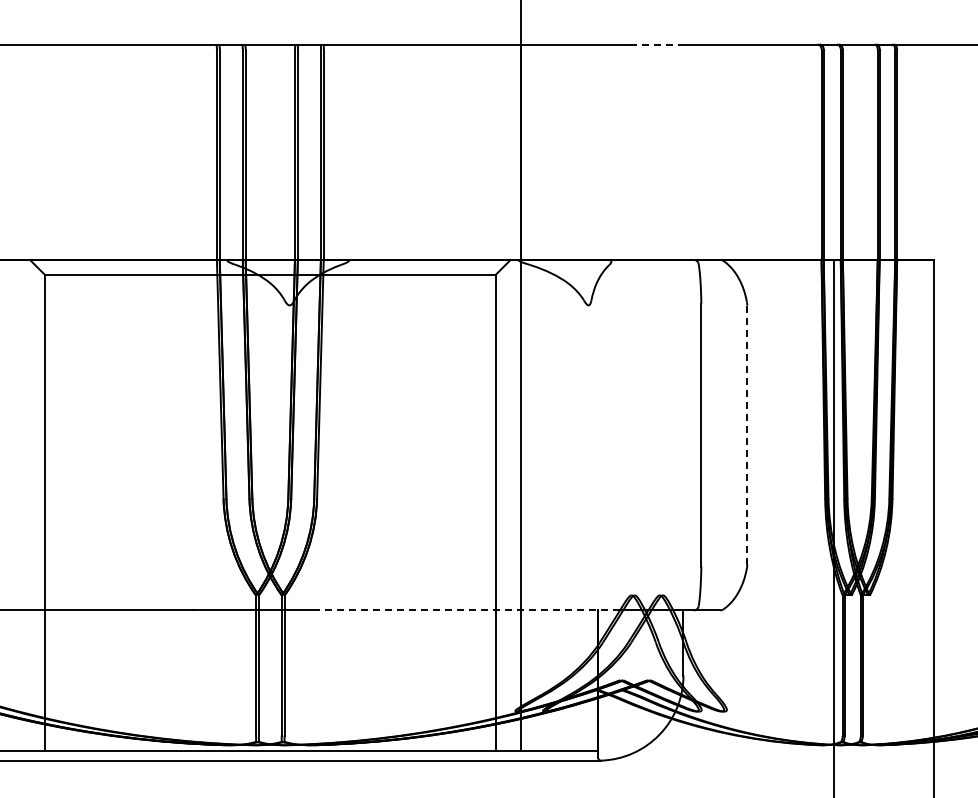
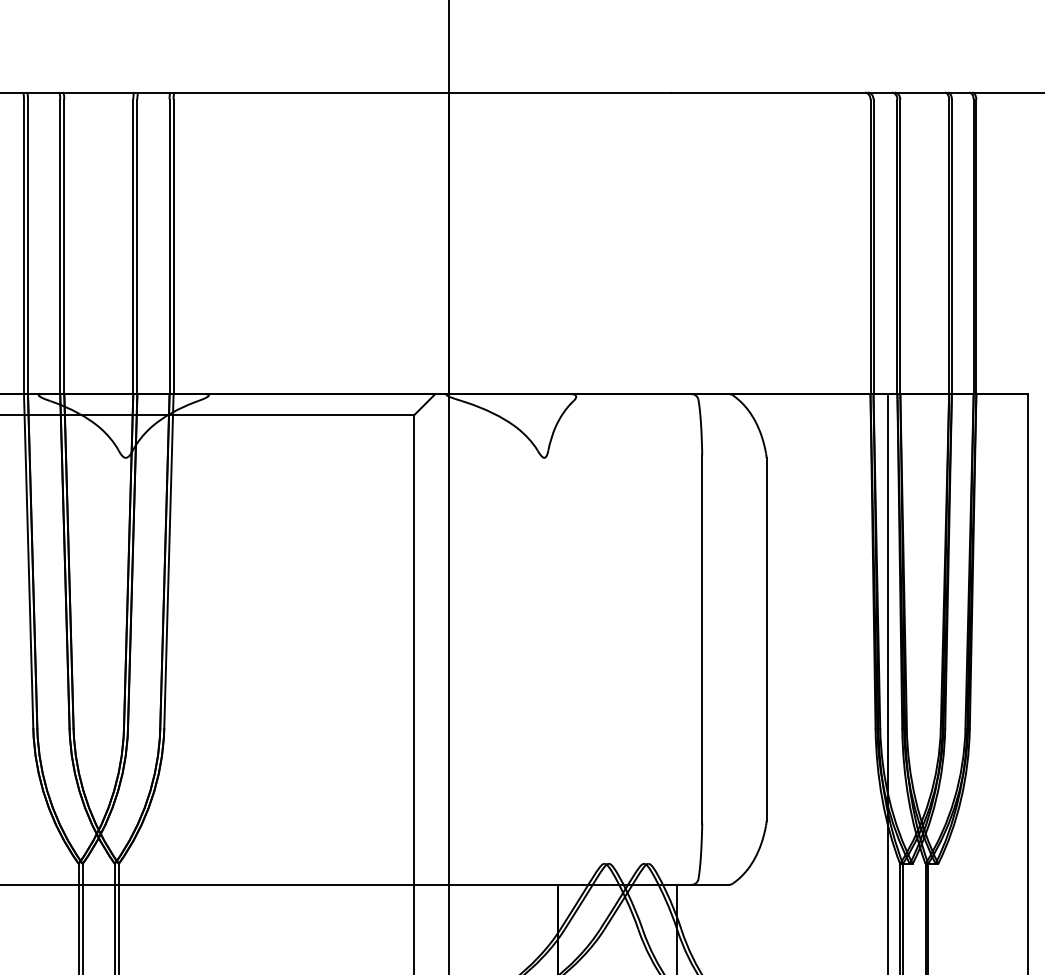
line: (654, 44) -> (636, 92), dashed -> solid
line: (747, 435) -> (766, 639), dashed -> solid
line: (464, 610) -> (370, 884), dashed -> solid

